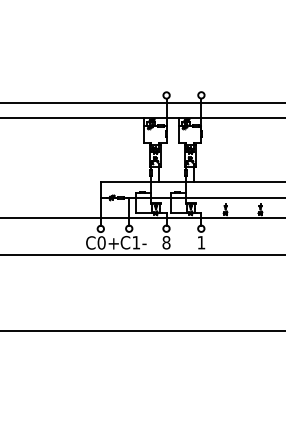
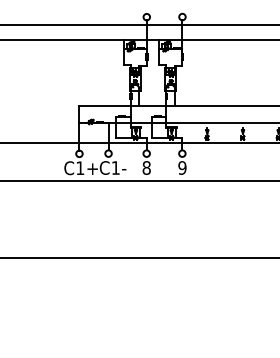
text: (101, 242) -> (80, 167), C0+ -> C1+
text: (201, 242) -> (182, 167), 1 -> 9

